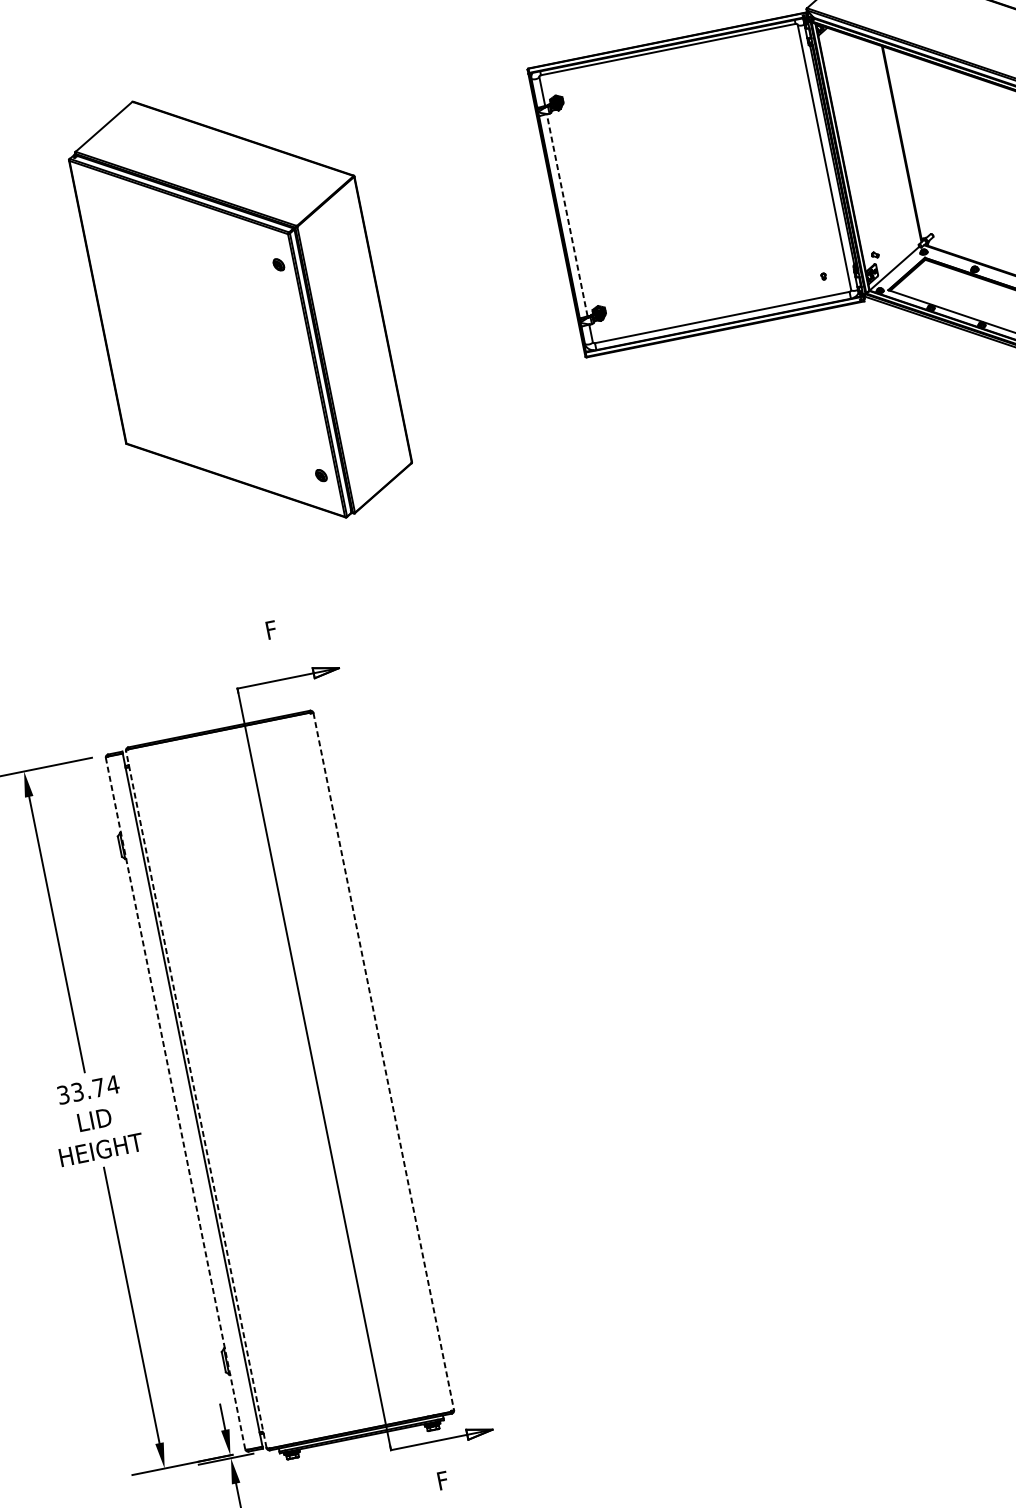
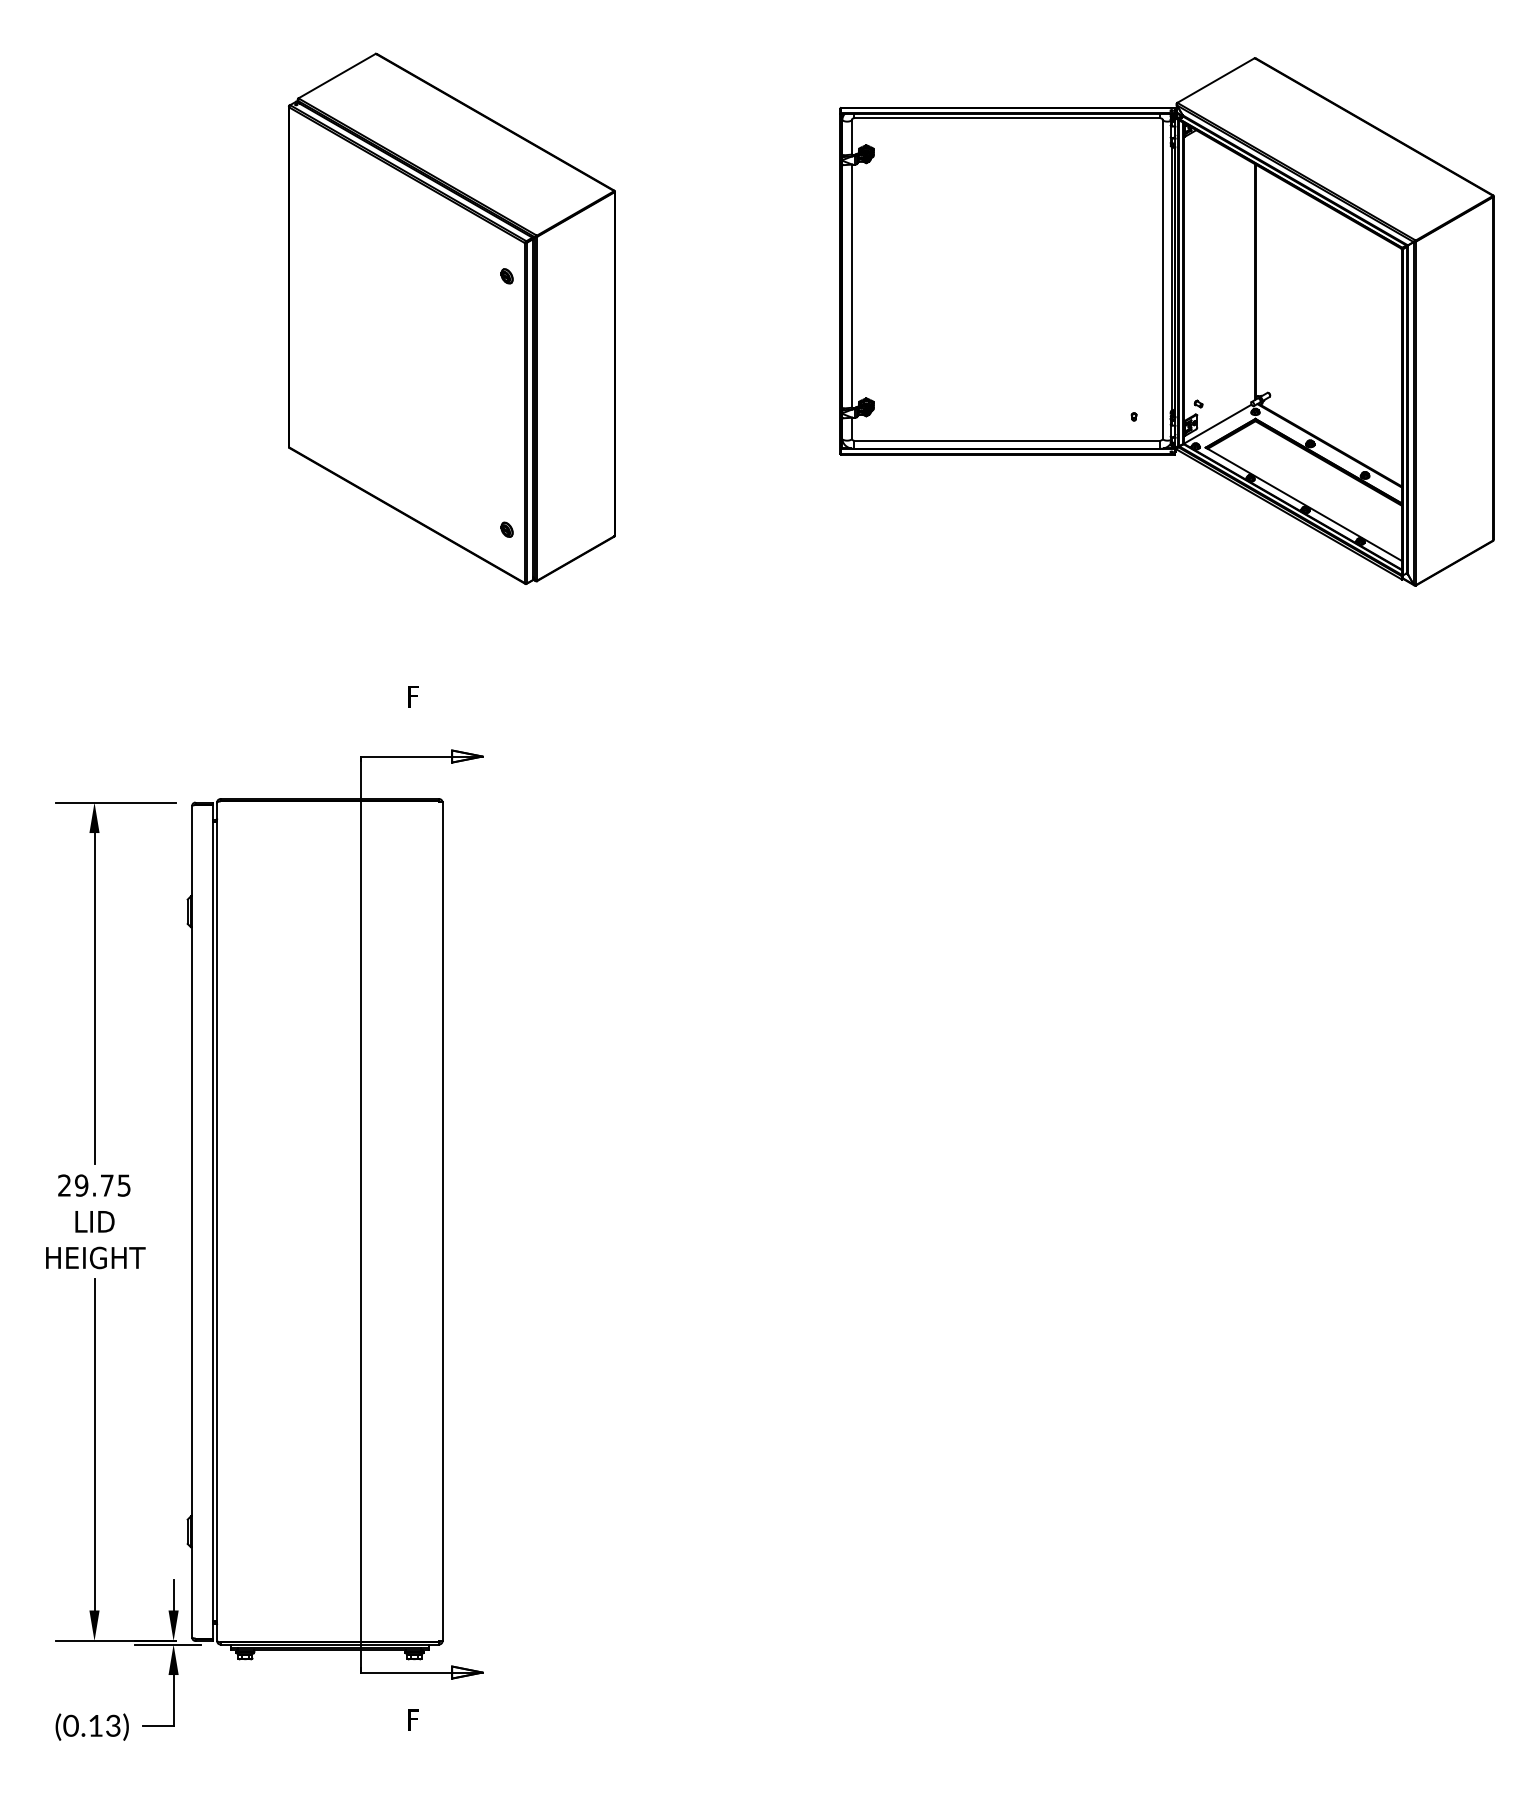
line: (566, 215) -> (851, 286), dashed -> solid
line: (383, 1062) -> (442, 1222), dashed -> solid
text: (88, 1089) -> (94, 1185), 33.74 -> 29.75
line: (196, 1099) -> (217, 1221), dashed -> solid
line: (175, 1103) -> (192, 1221), dashed -> solid

